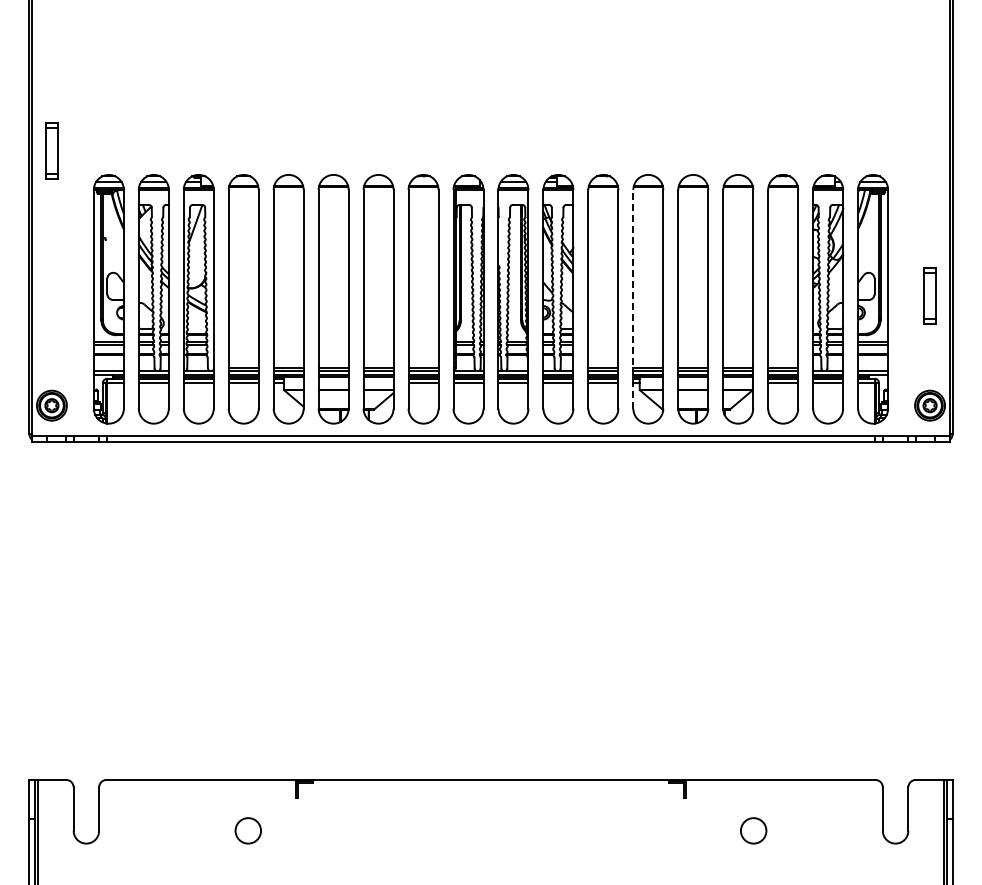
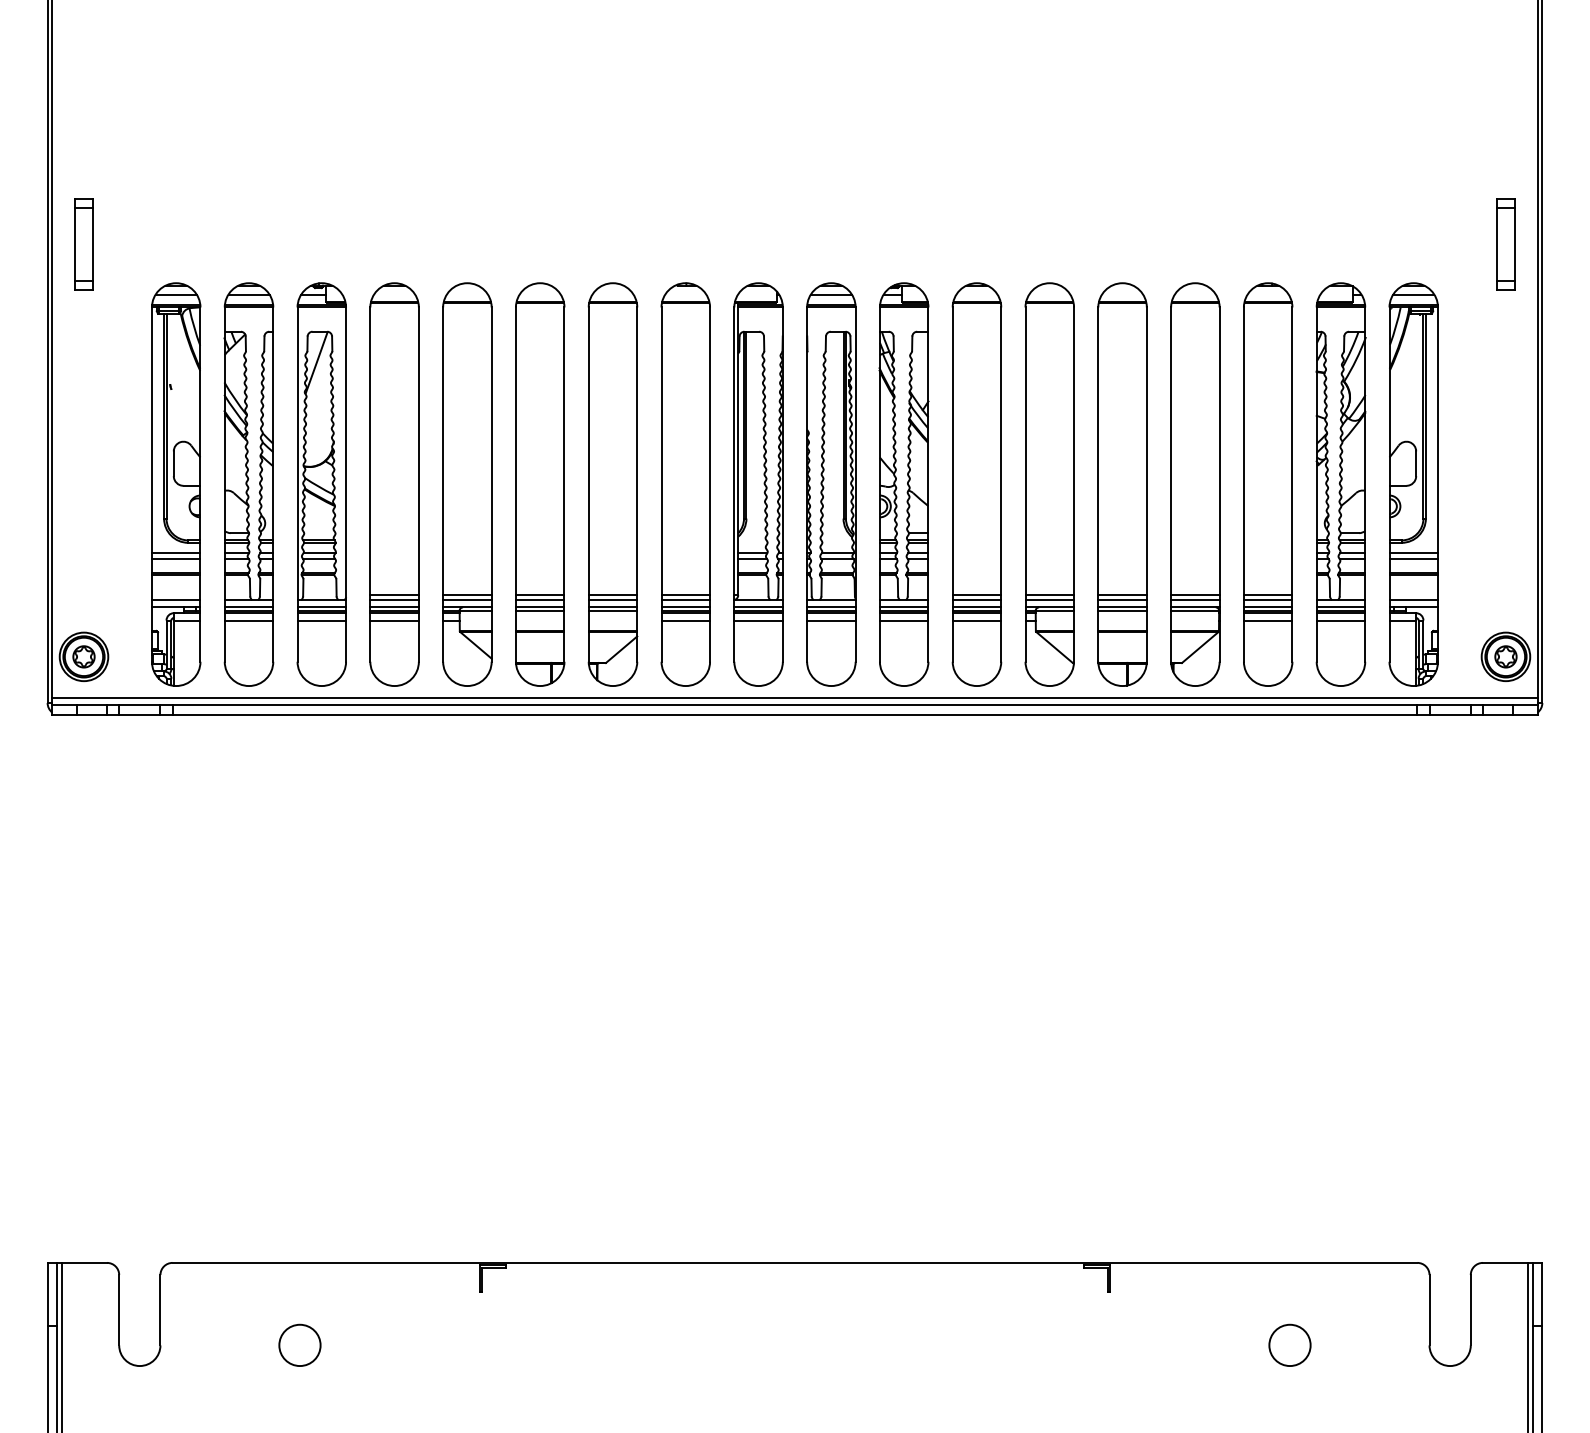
part: (929, 295) -> (1505, 243), moved
line: (633, 298) -> (1025, 483), dashed -> solid
line: (490, 431) -> (794, 698), added
circle: (247, 830) -> (298, 1344), moved
circle: (753, 830) -> (1289, 1344), moved

